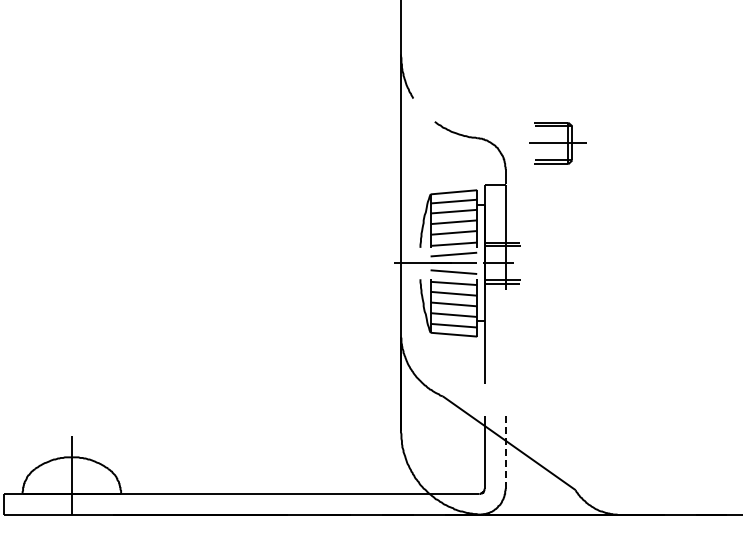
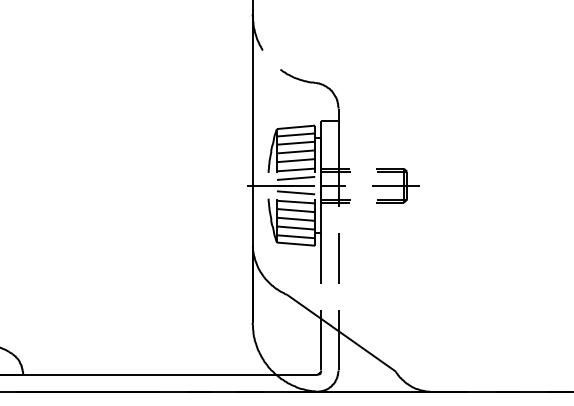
part: (557, 143) -> (394, 185), moved
line: (505, 352) -> (338, 258), added
line: (505, 452) -> (338, 340), dashed -> solid

